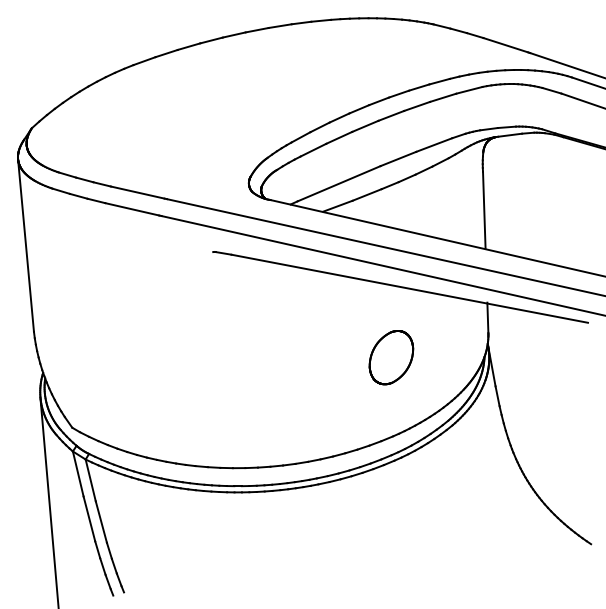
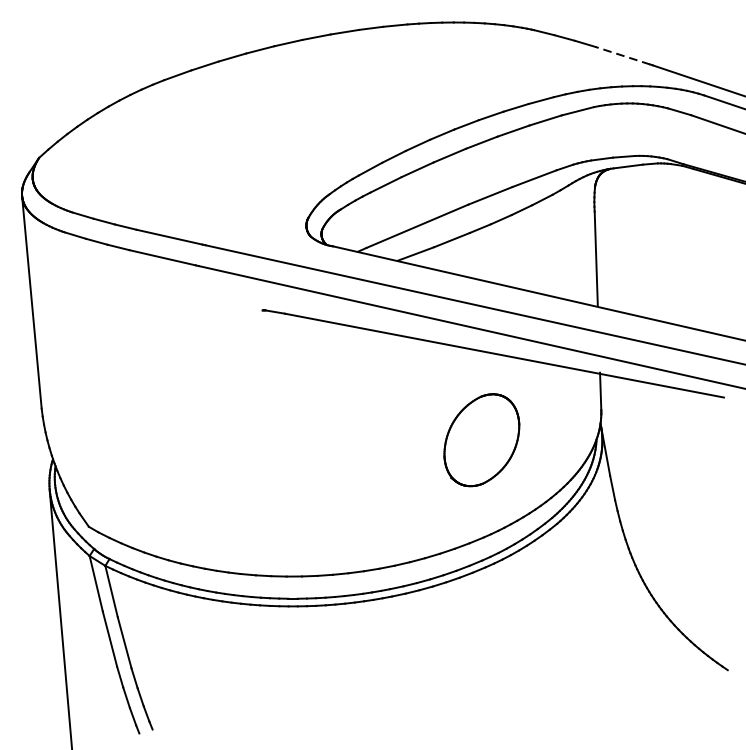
line: (505, 45) -> (622, 56), solid -> dashed
part: (391, 357) -> (481, 440), size x1.4

